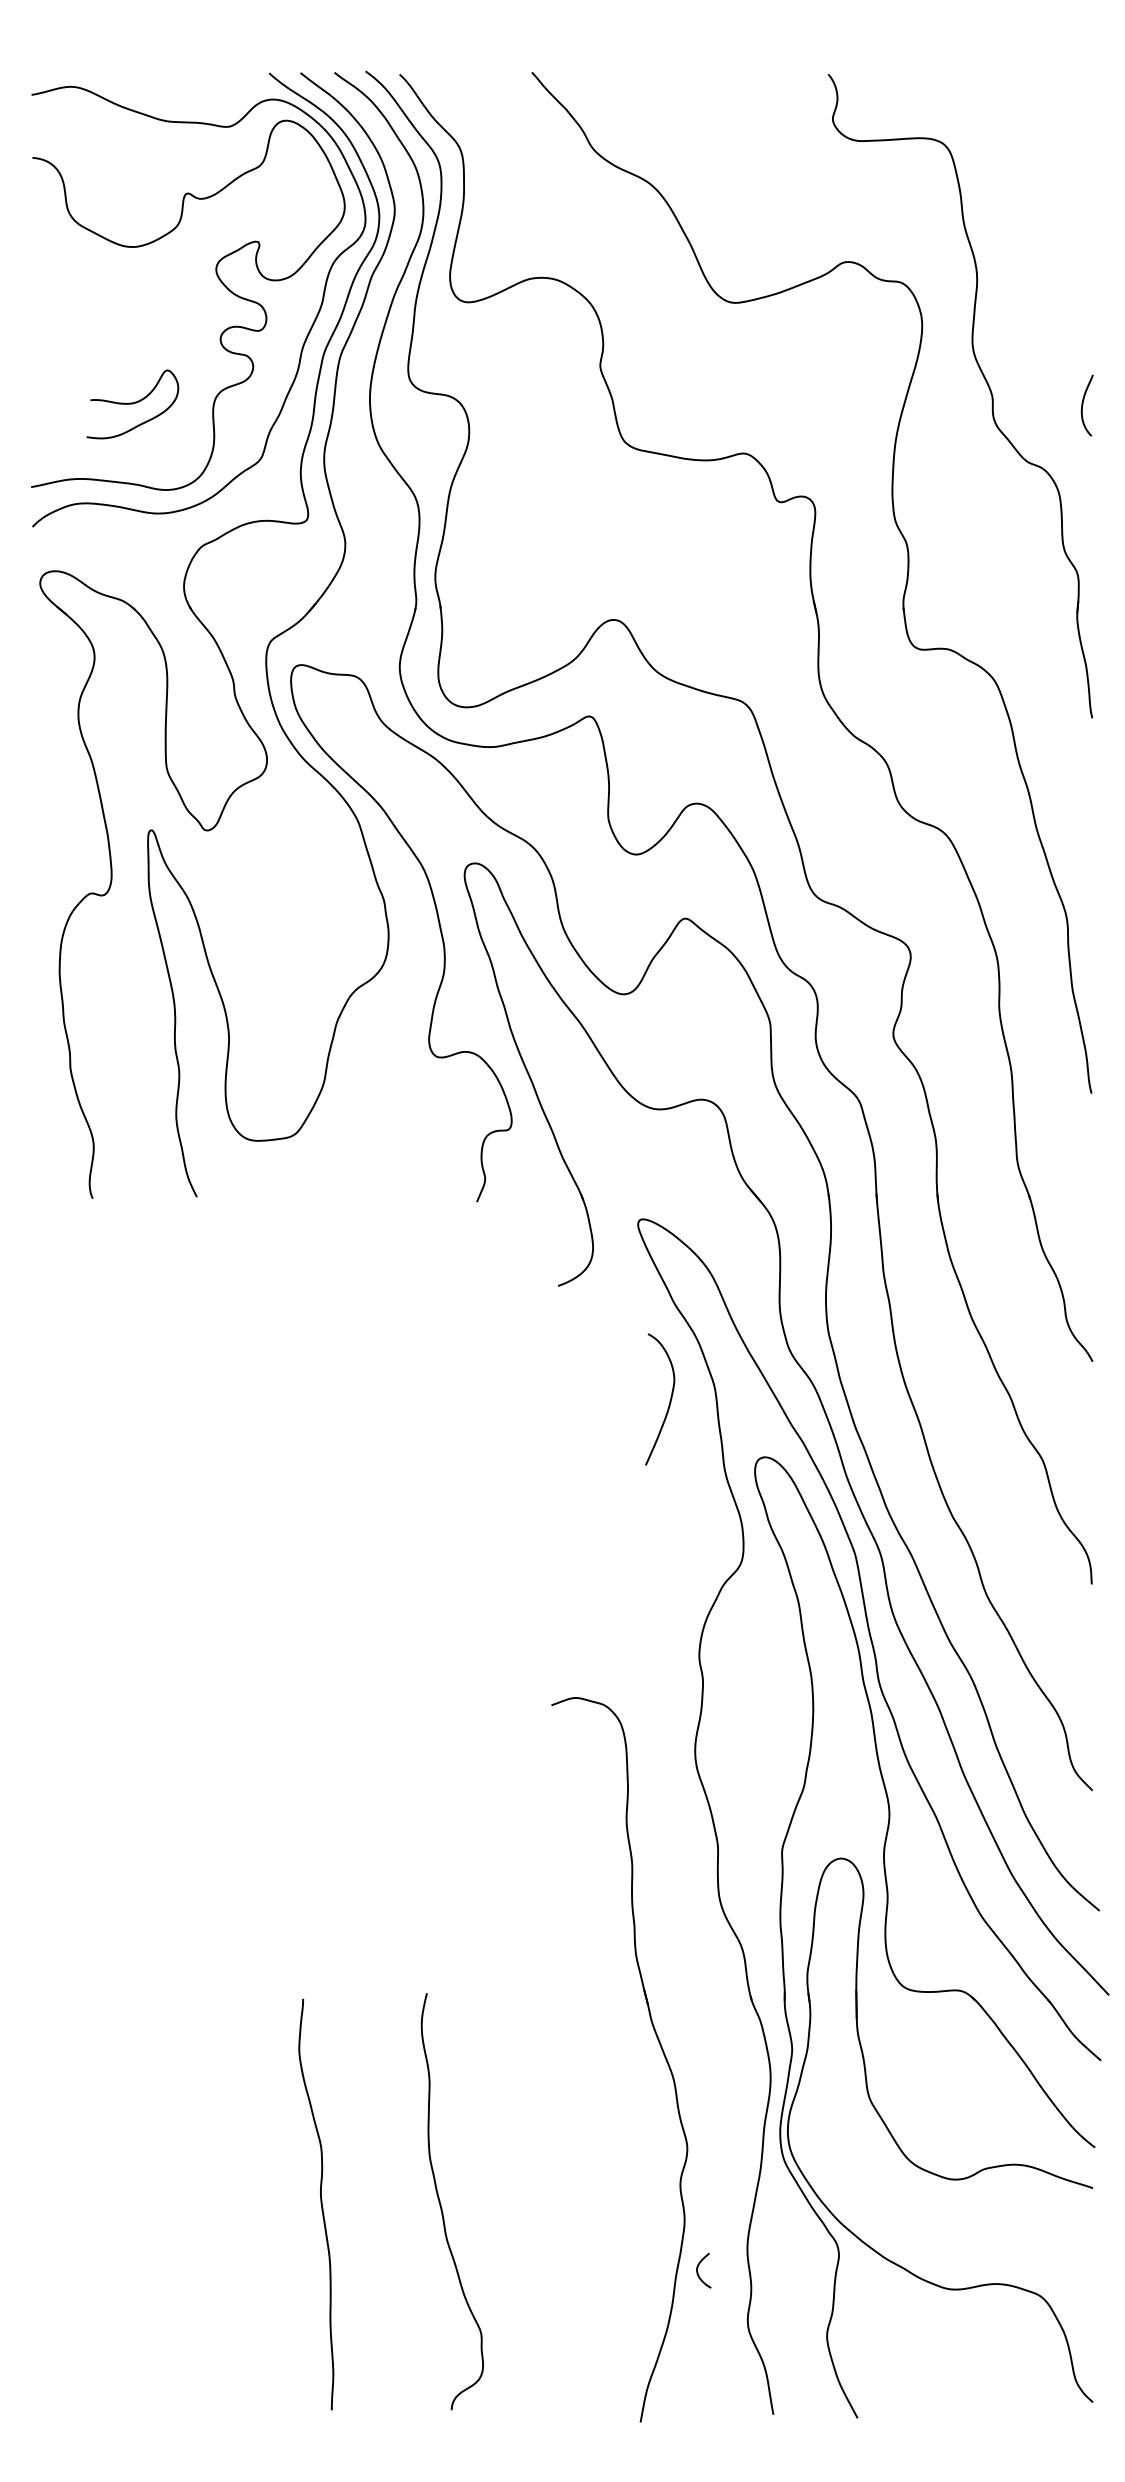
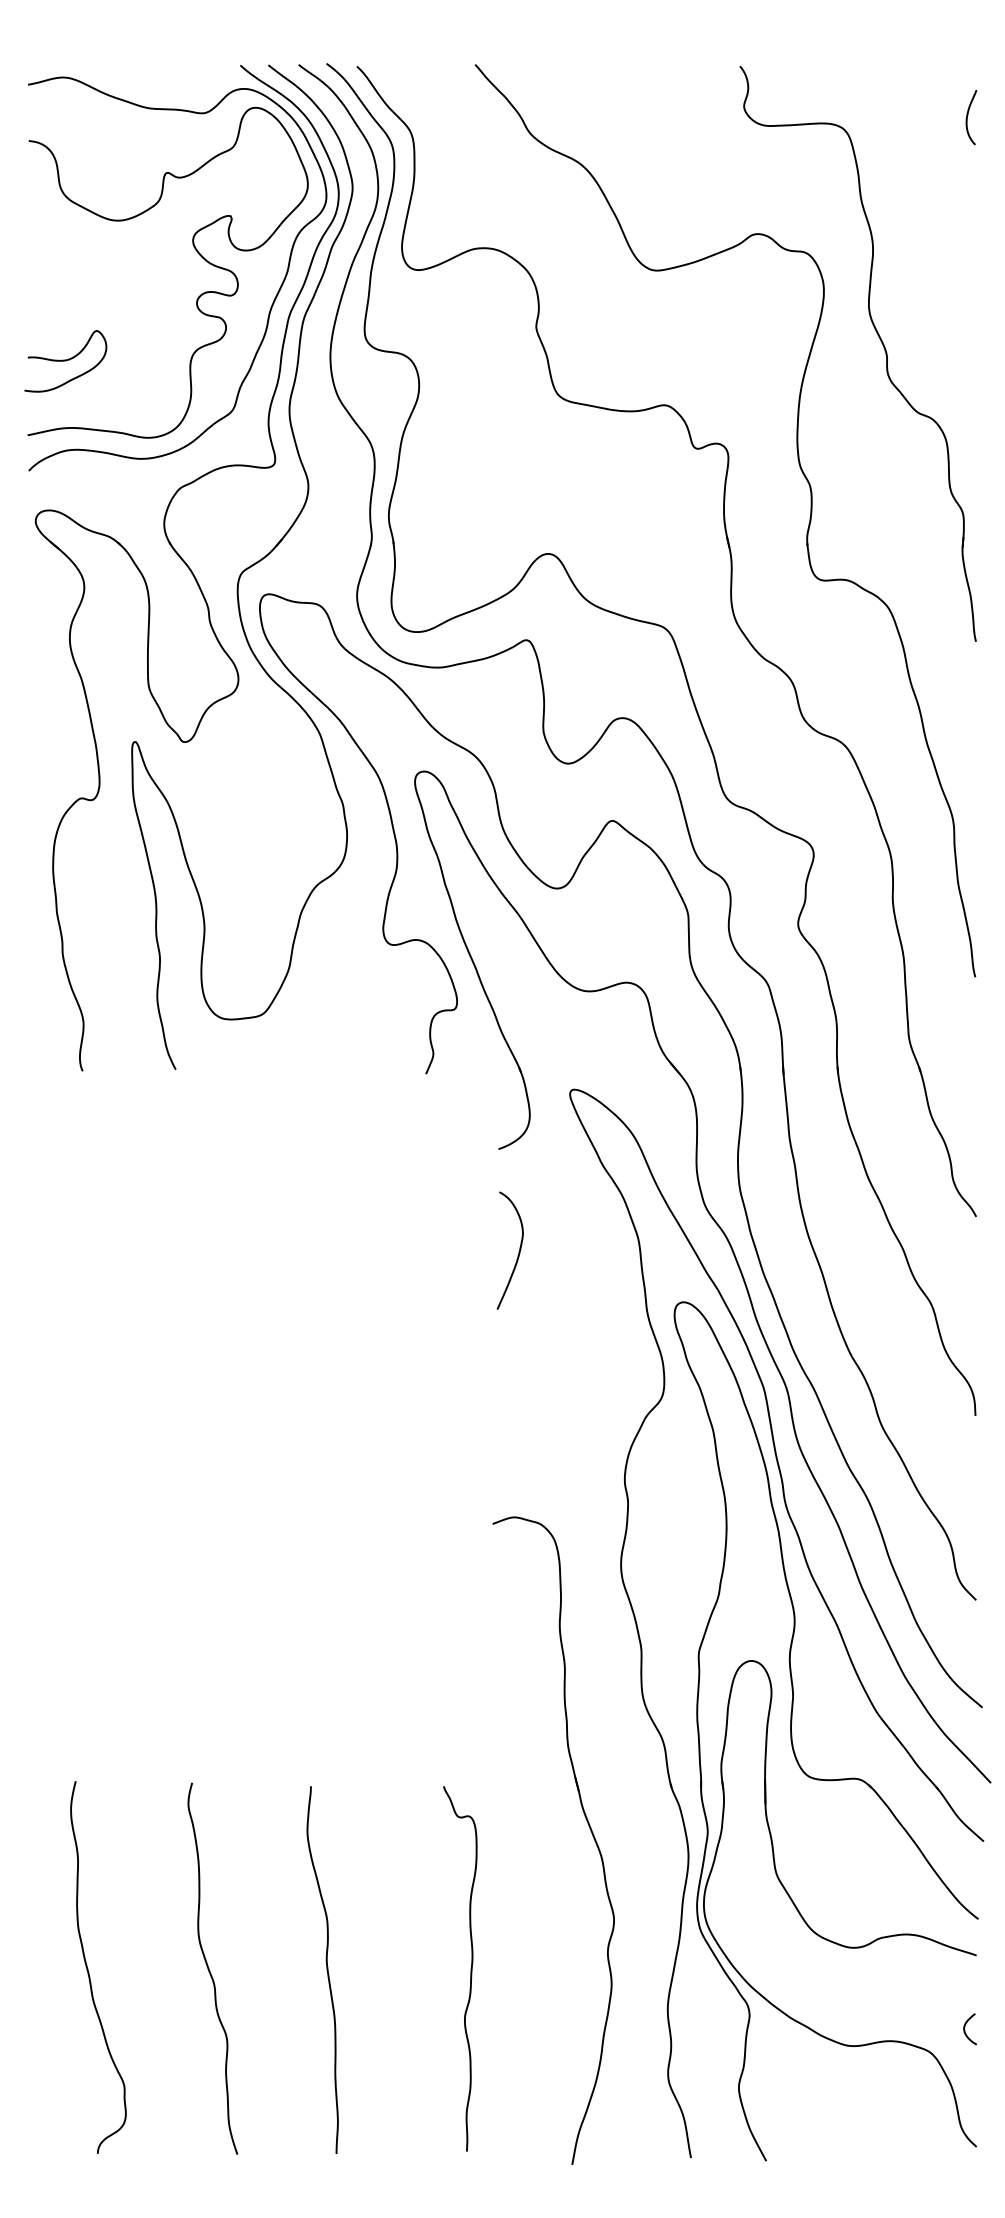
curve: (132, 404) -> (65, 361), moved
curve: (1083, 405) -> (968, 117), moved
curve: (669, 1400) -> (518, 1251), moved
curve: (234, 2202) -> (209, 1968), added
curve: (320, 2203) -> (326, 1969), moved
curve: (441, 2204) -> (88, 1970), moved
curve: (526, 2205) -> (470, 1970), added
curve: (698, 2268) -> (965, 2027), moved

